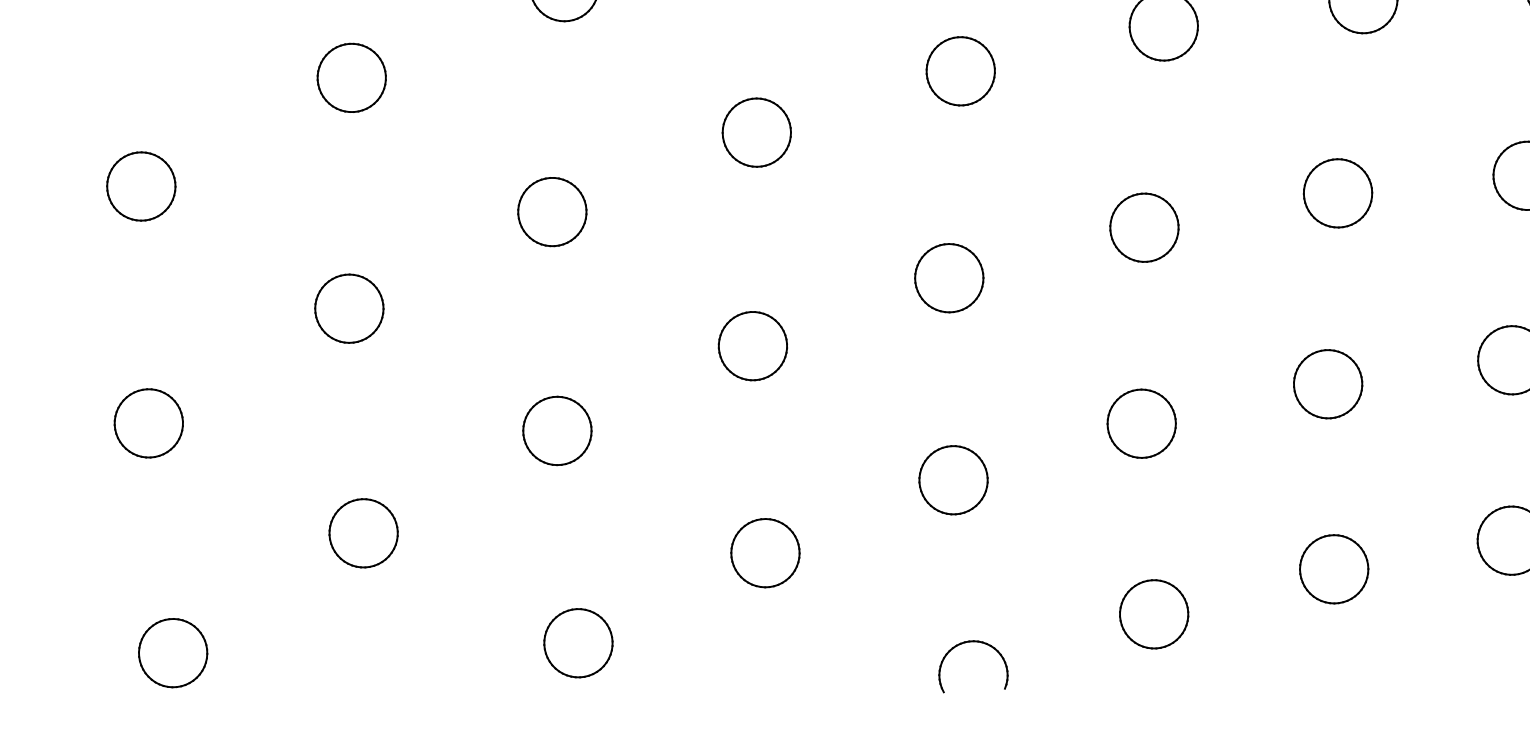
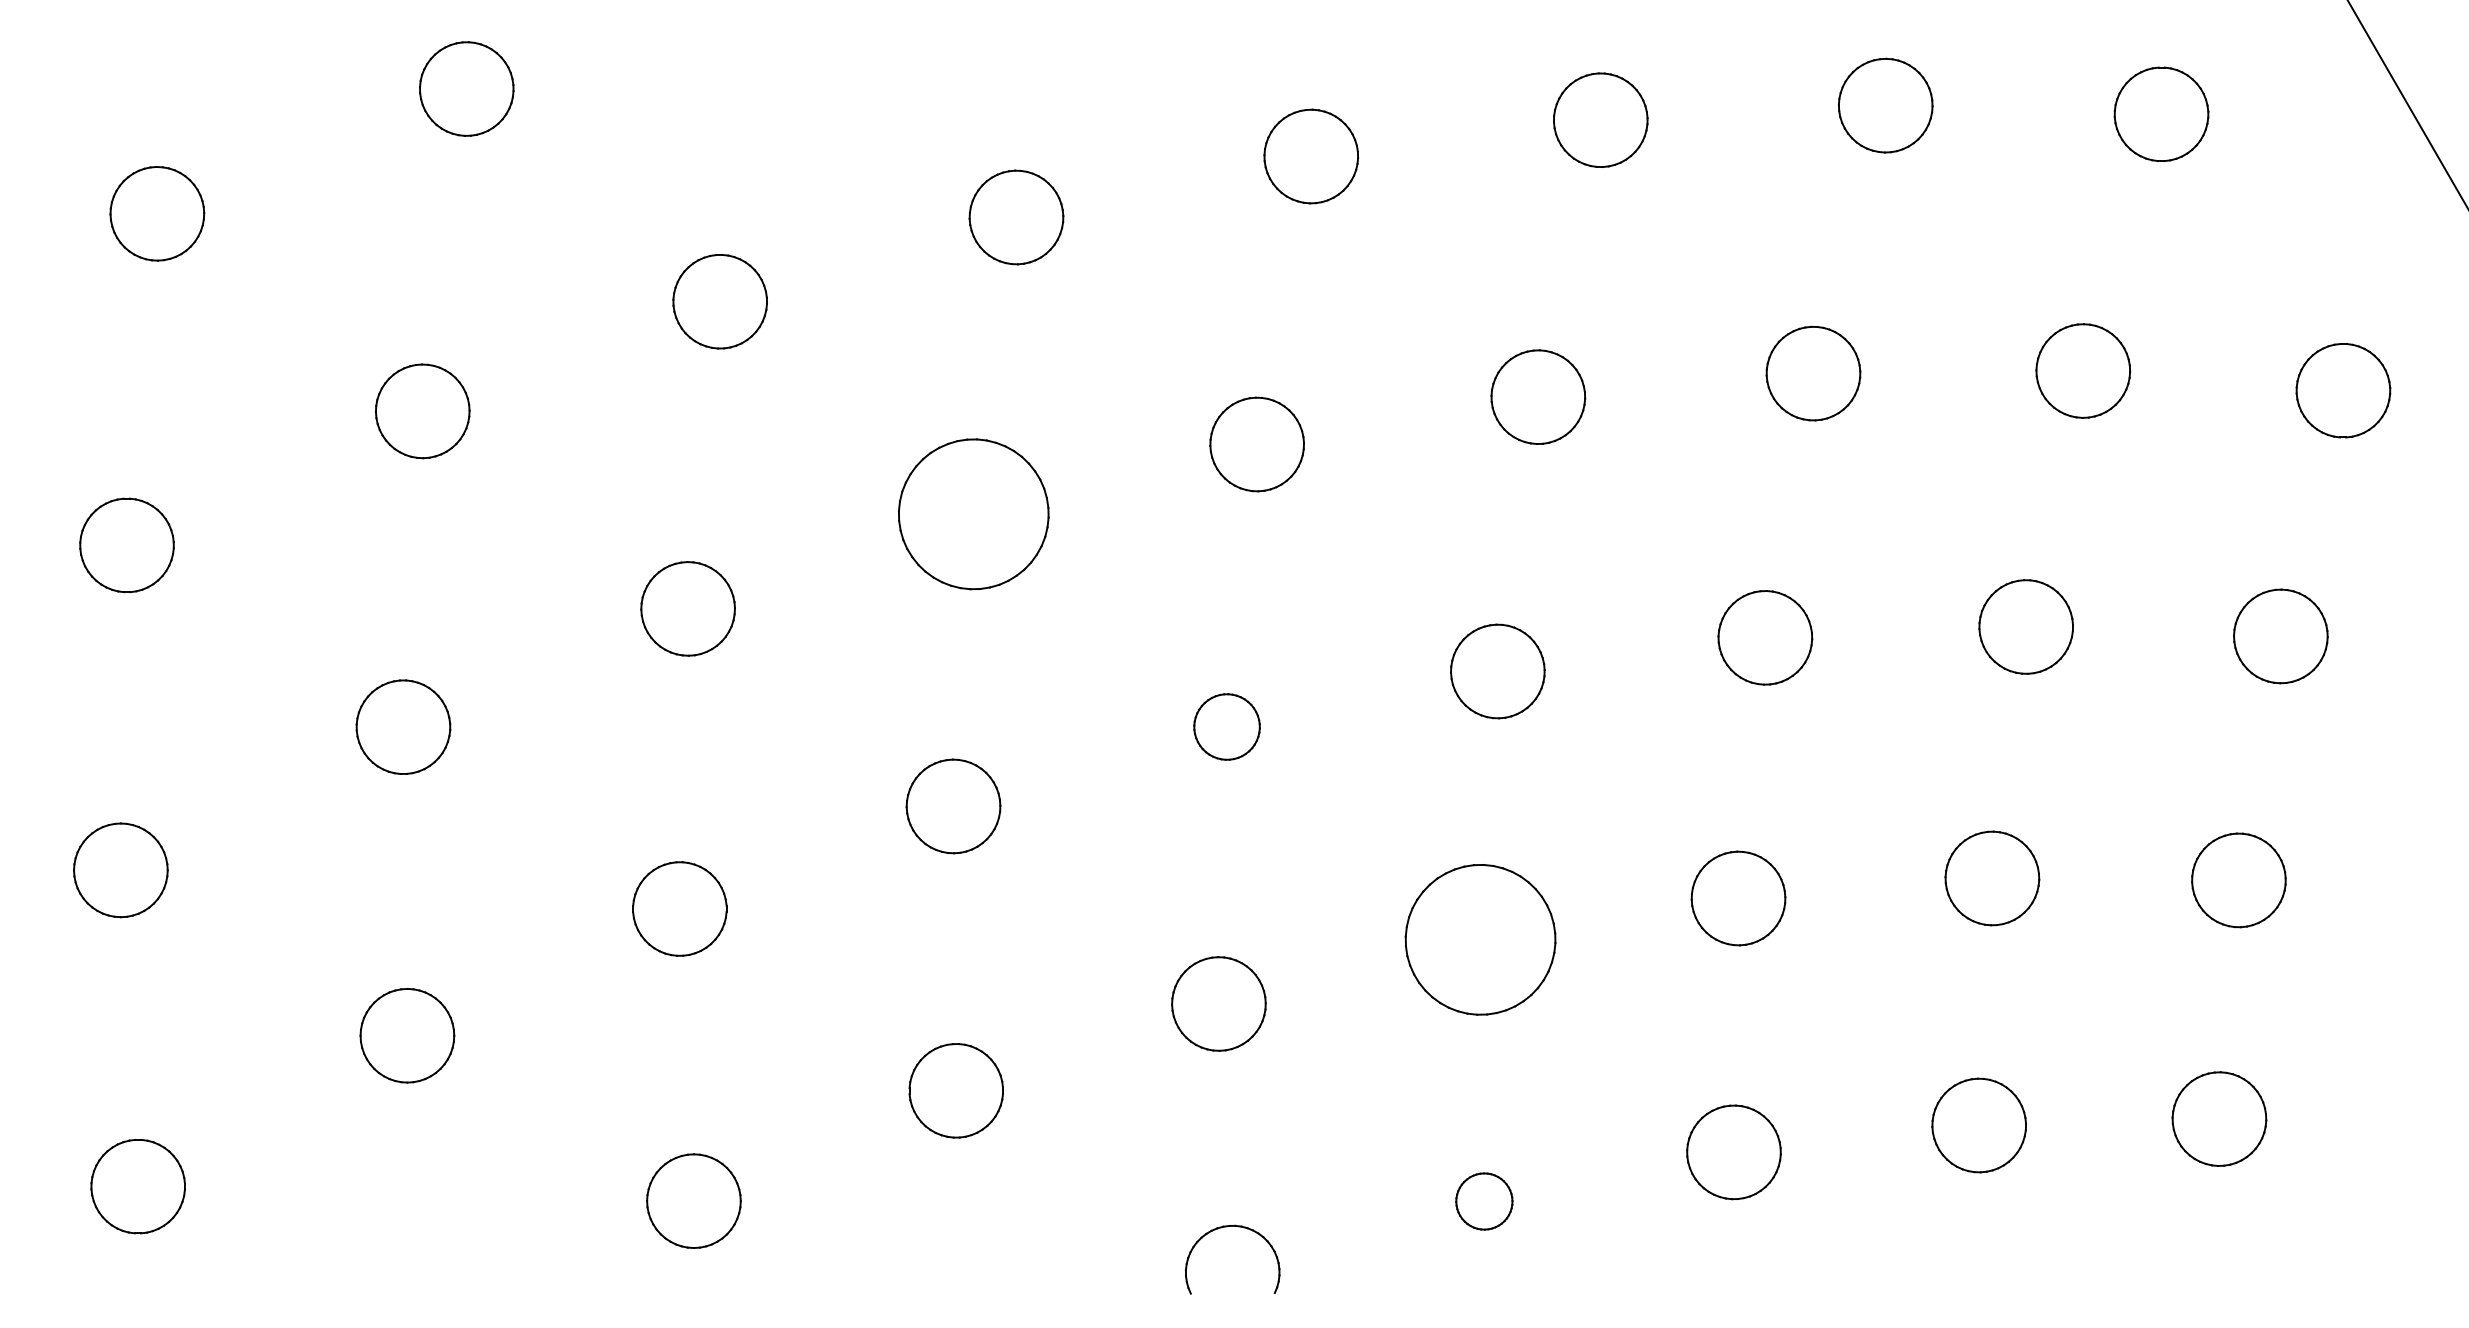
part: (756, 132) -> (973, 514), size x1.6
part: (948, 277) -> (1226, 726), size x0.7
part: (1141, 423) -> (1480, 939), size x1.6
part: (1154, 614) -> (1484, 1201), size x0.6

